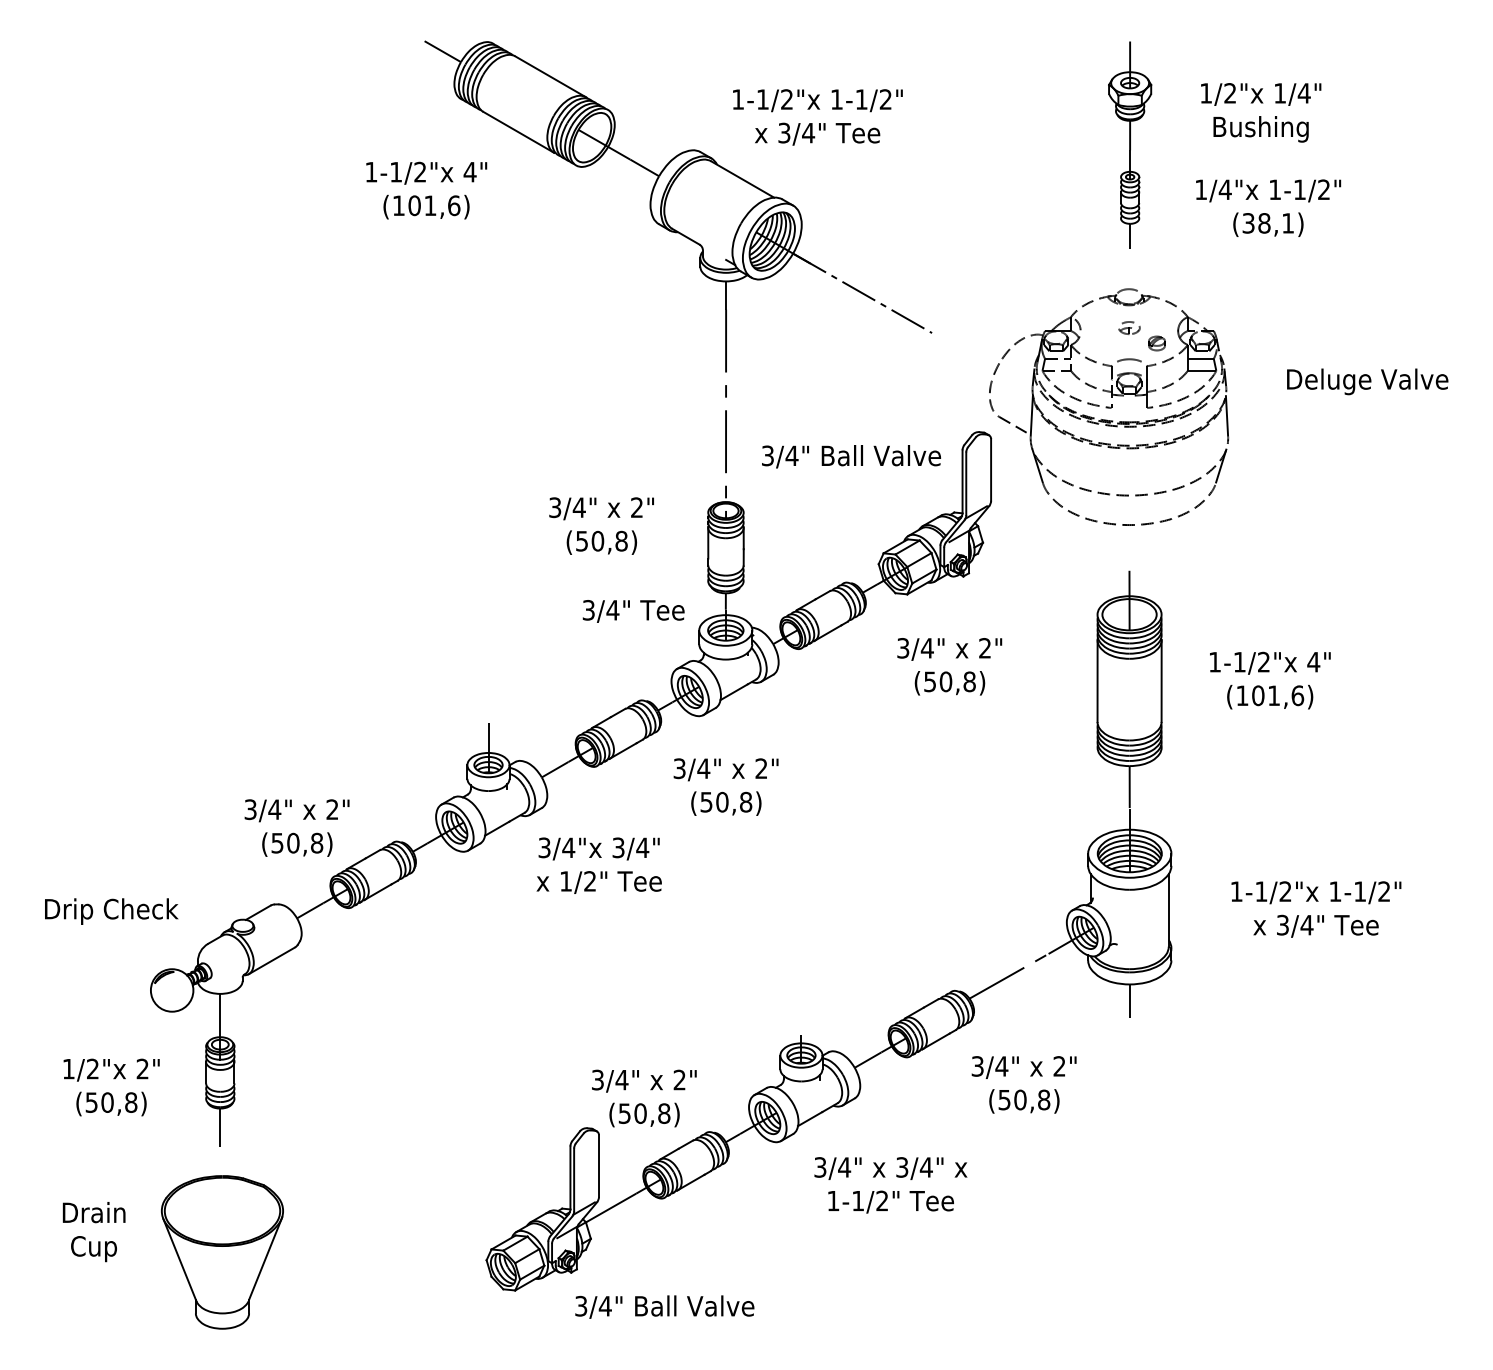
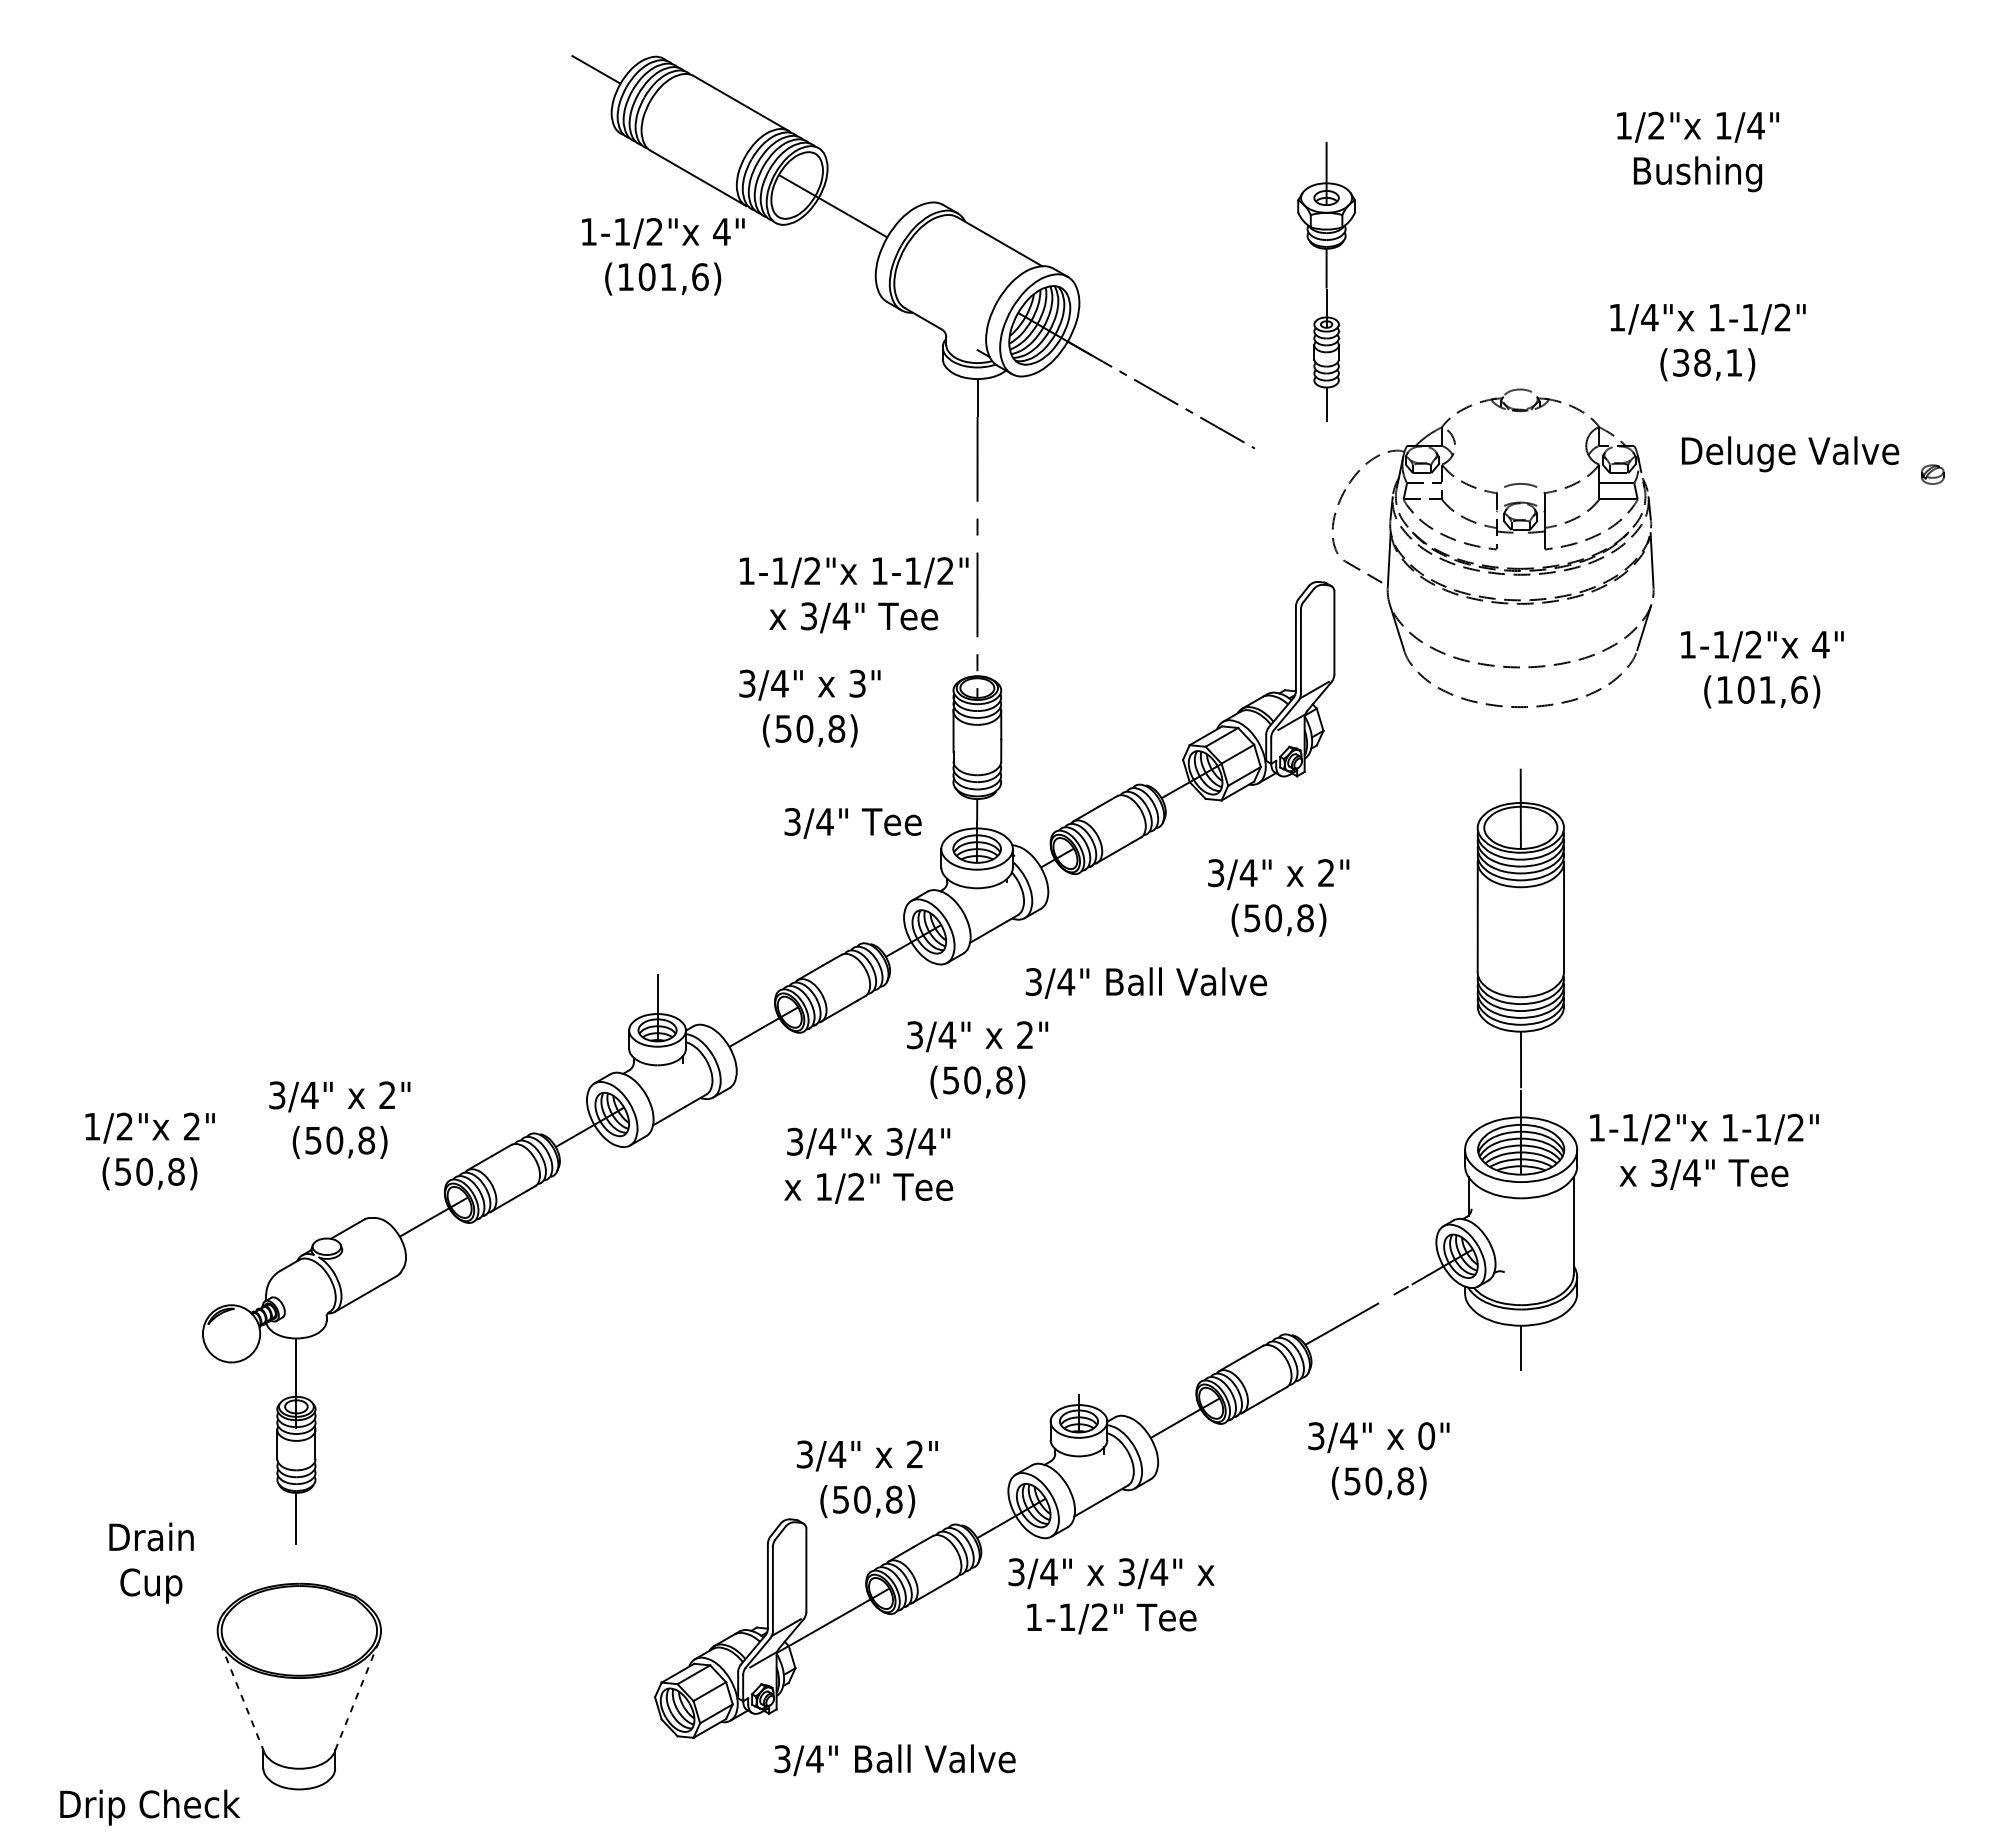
text: (817, 117) -> (853, 595), moved
part: (1130, 145) -> (1326, 281), moved
text: (426, 190) -> (663, 256), moved
text: (1268, 208) -> (1707, 342), moved
part: (1129, 327) -> (1520, 441), removed
part: (1156, 343) -> (1932, 474), moved
text: (1367, 382) -> (1790, 454), moved
text: (850, 456) -> (1145, 982), moved
text: (636, 507) -> (857, 683), 2" -> 3"
text: (1270, 680) -> (1762, 669), moved
text: (296, 827) -> (339, 1119), moved
text: (599, 865) -> (868, 1165), moved
text: (1316, 909) -> (1704, 1151), moved
text: (111, 911) -> (150, 1807), moved
text: (1059, 1066) -> (1426, 1436), 2" -> 0"
text: (111, 1087) -> (149, 1151), moved
text: (890, 1185) -> (1111, 1596), moved
text: (94, 1231) -> (151, 1562), moved
line: (265, 1258) -> (357, 1694), solid -> dashed
line: (180, 1260) -> (242, 1697), solid -> dashed

